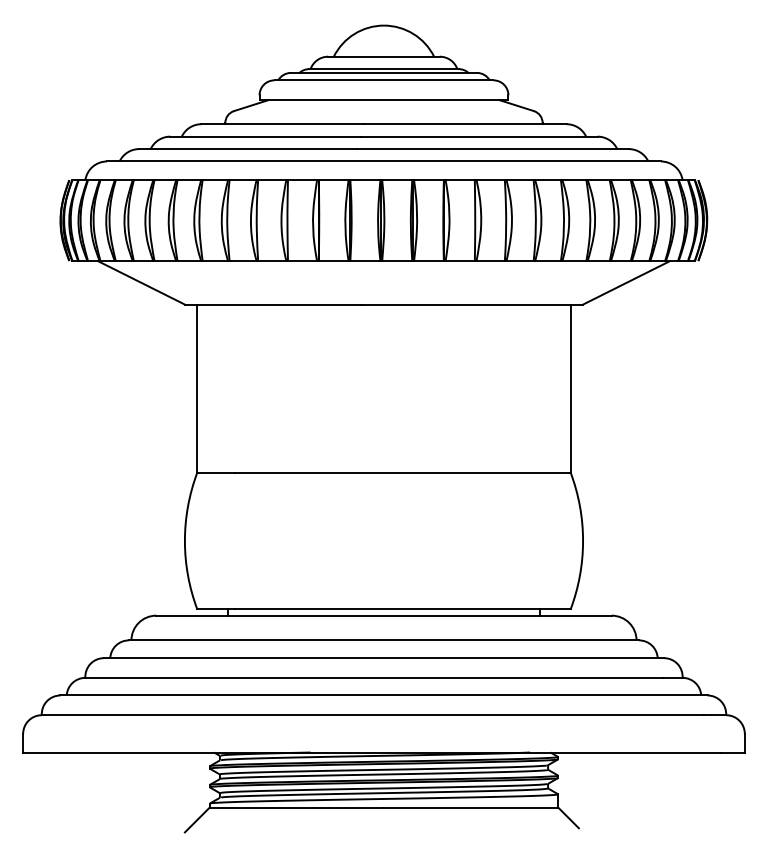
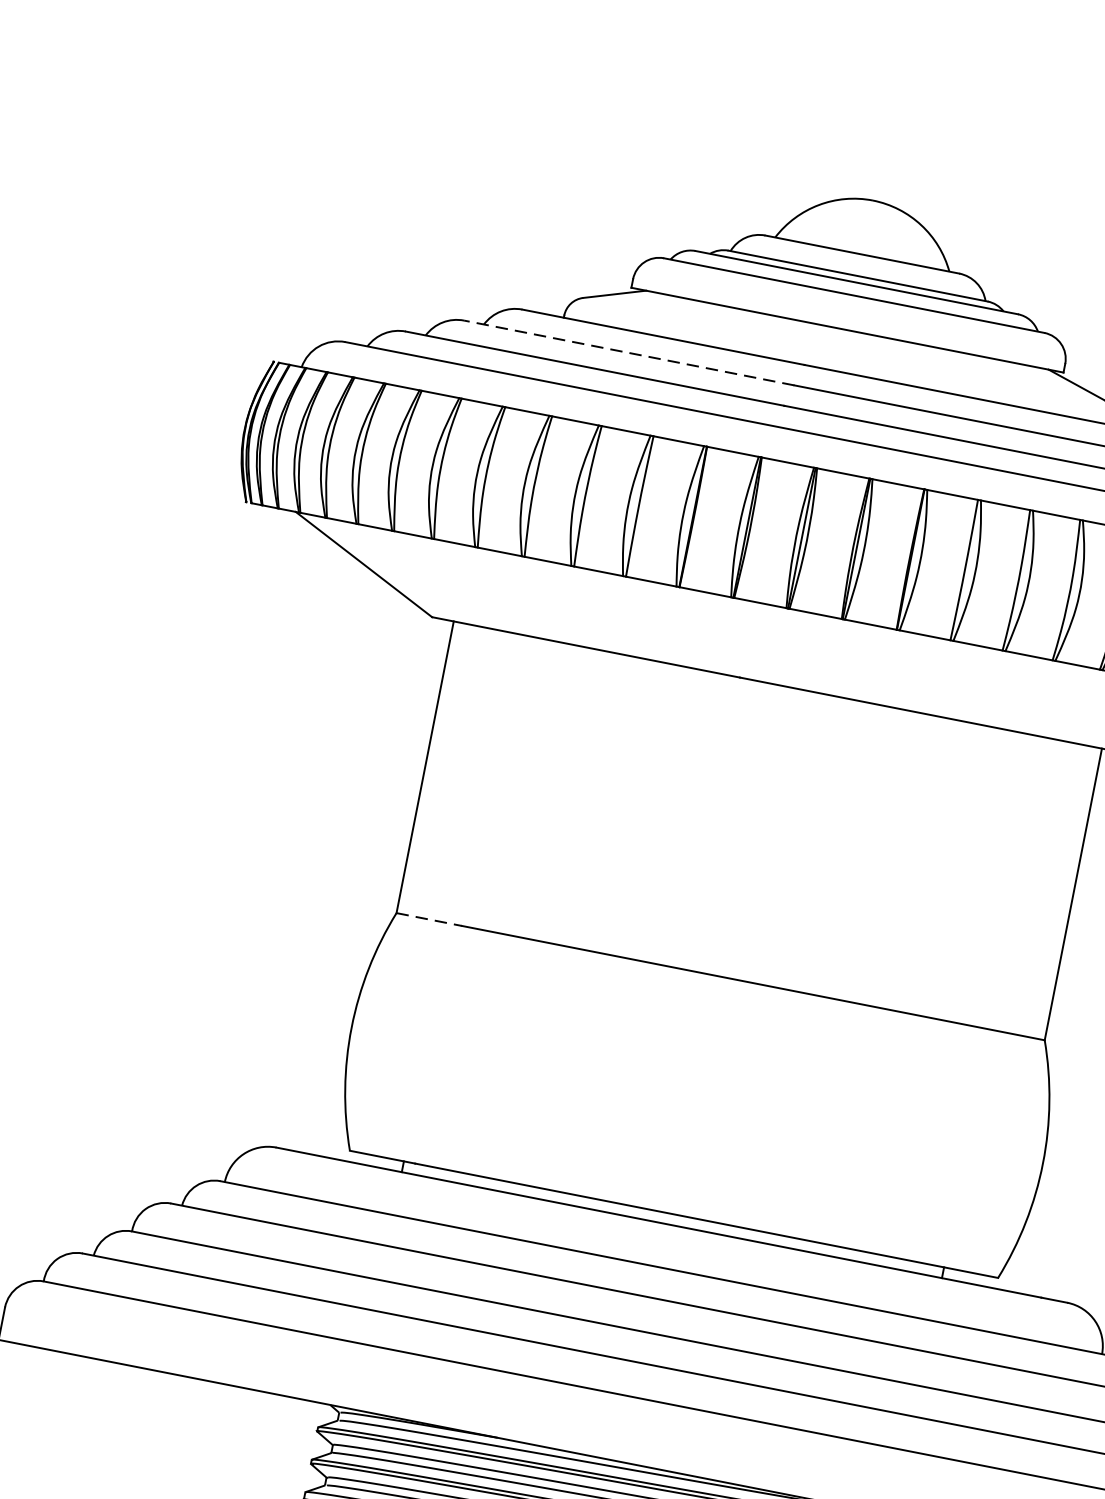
line: (264, 136) -> (627, 352), solid -> dashed
line: (216, 472) -> (429, 919), solid -> dashed

